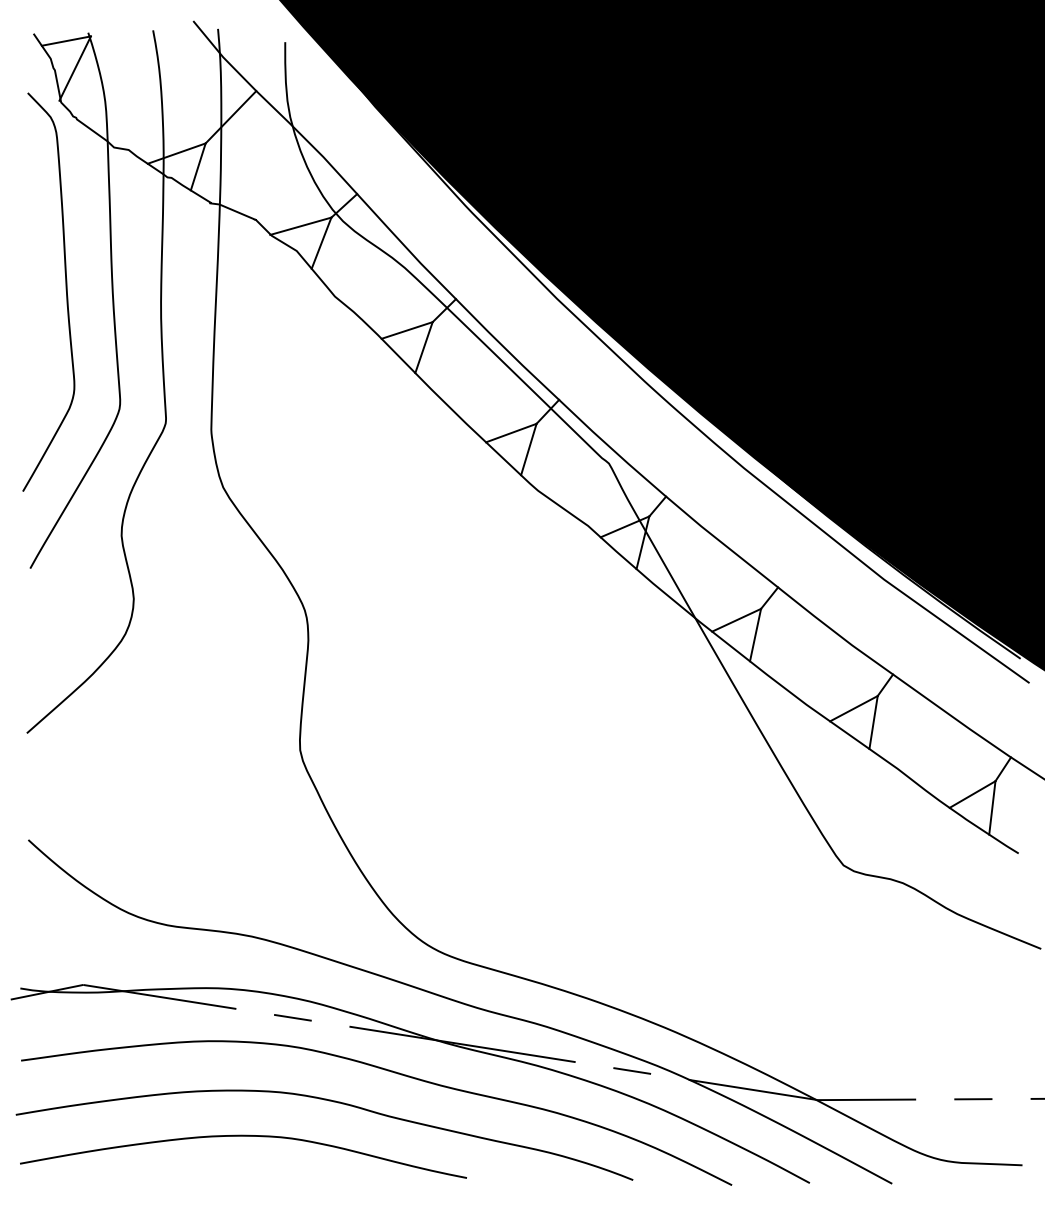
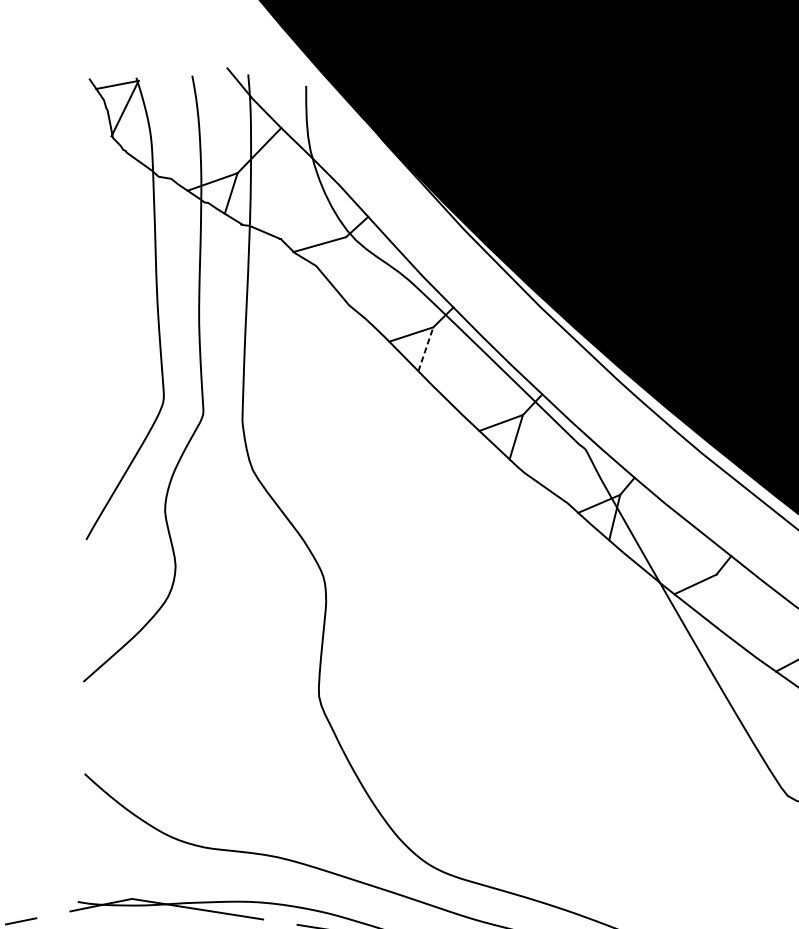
line: (321, 242) -> (337, 258), removed
curve: (65, 290) -> (116, 300), removed
line: (424, 347) -> (426, 349), solid -> dashed
line: (755, 634) -> (711, 596), removed

